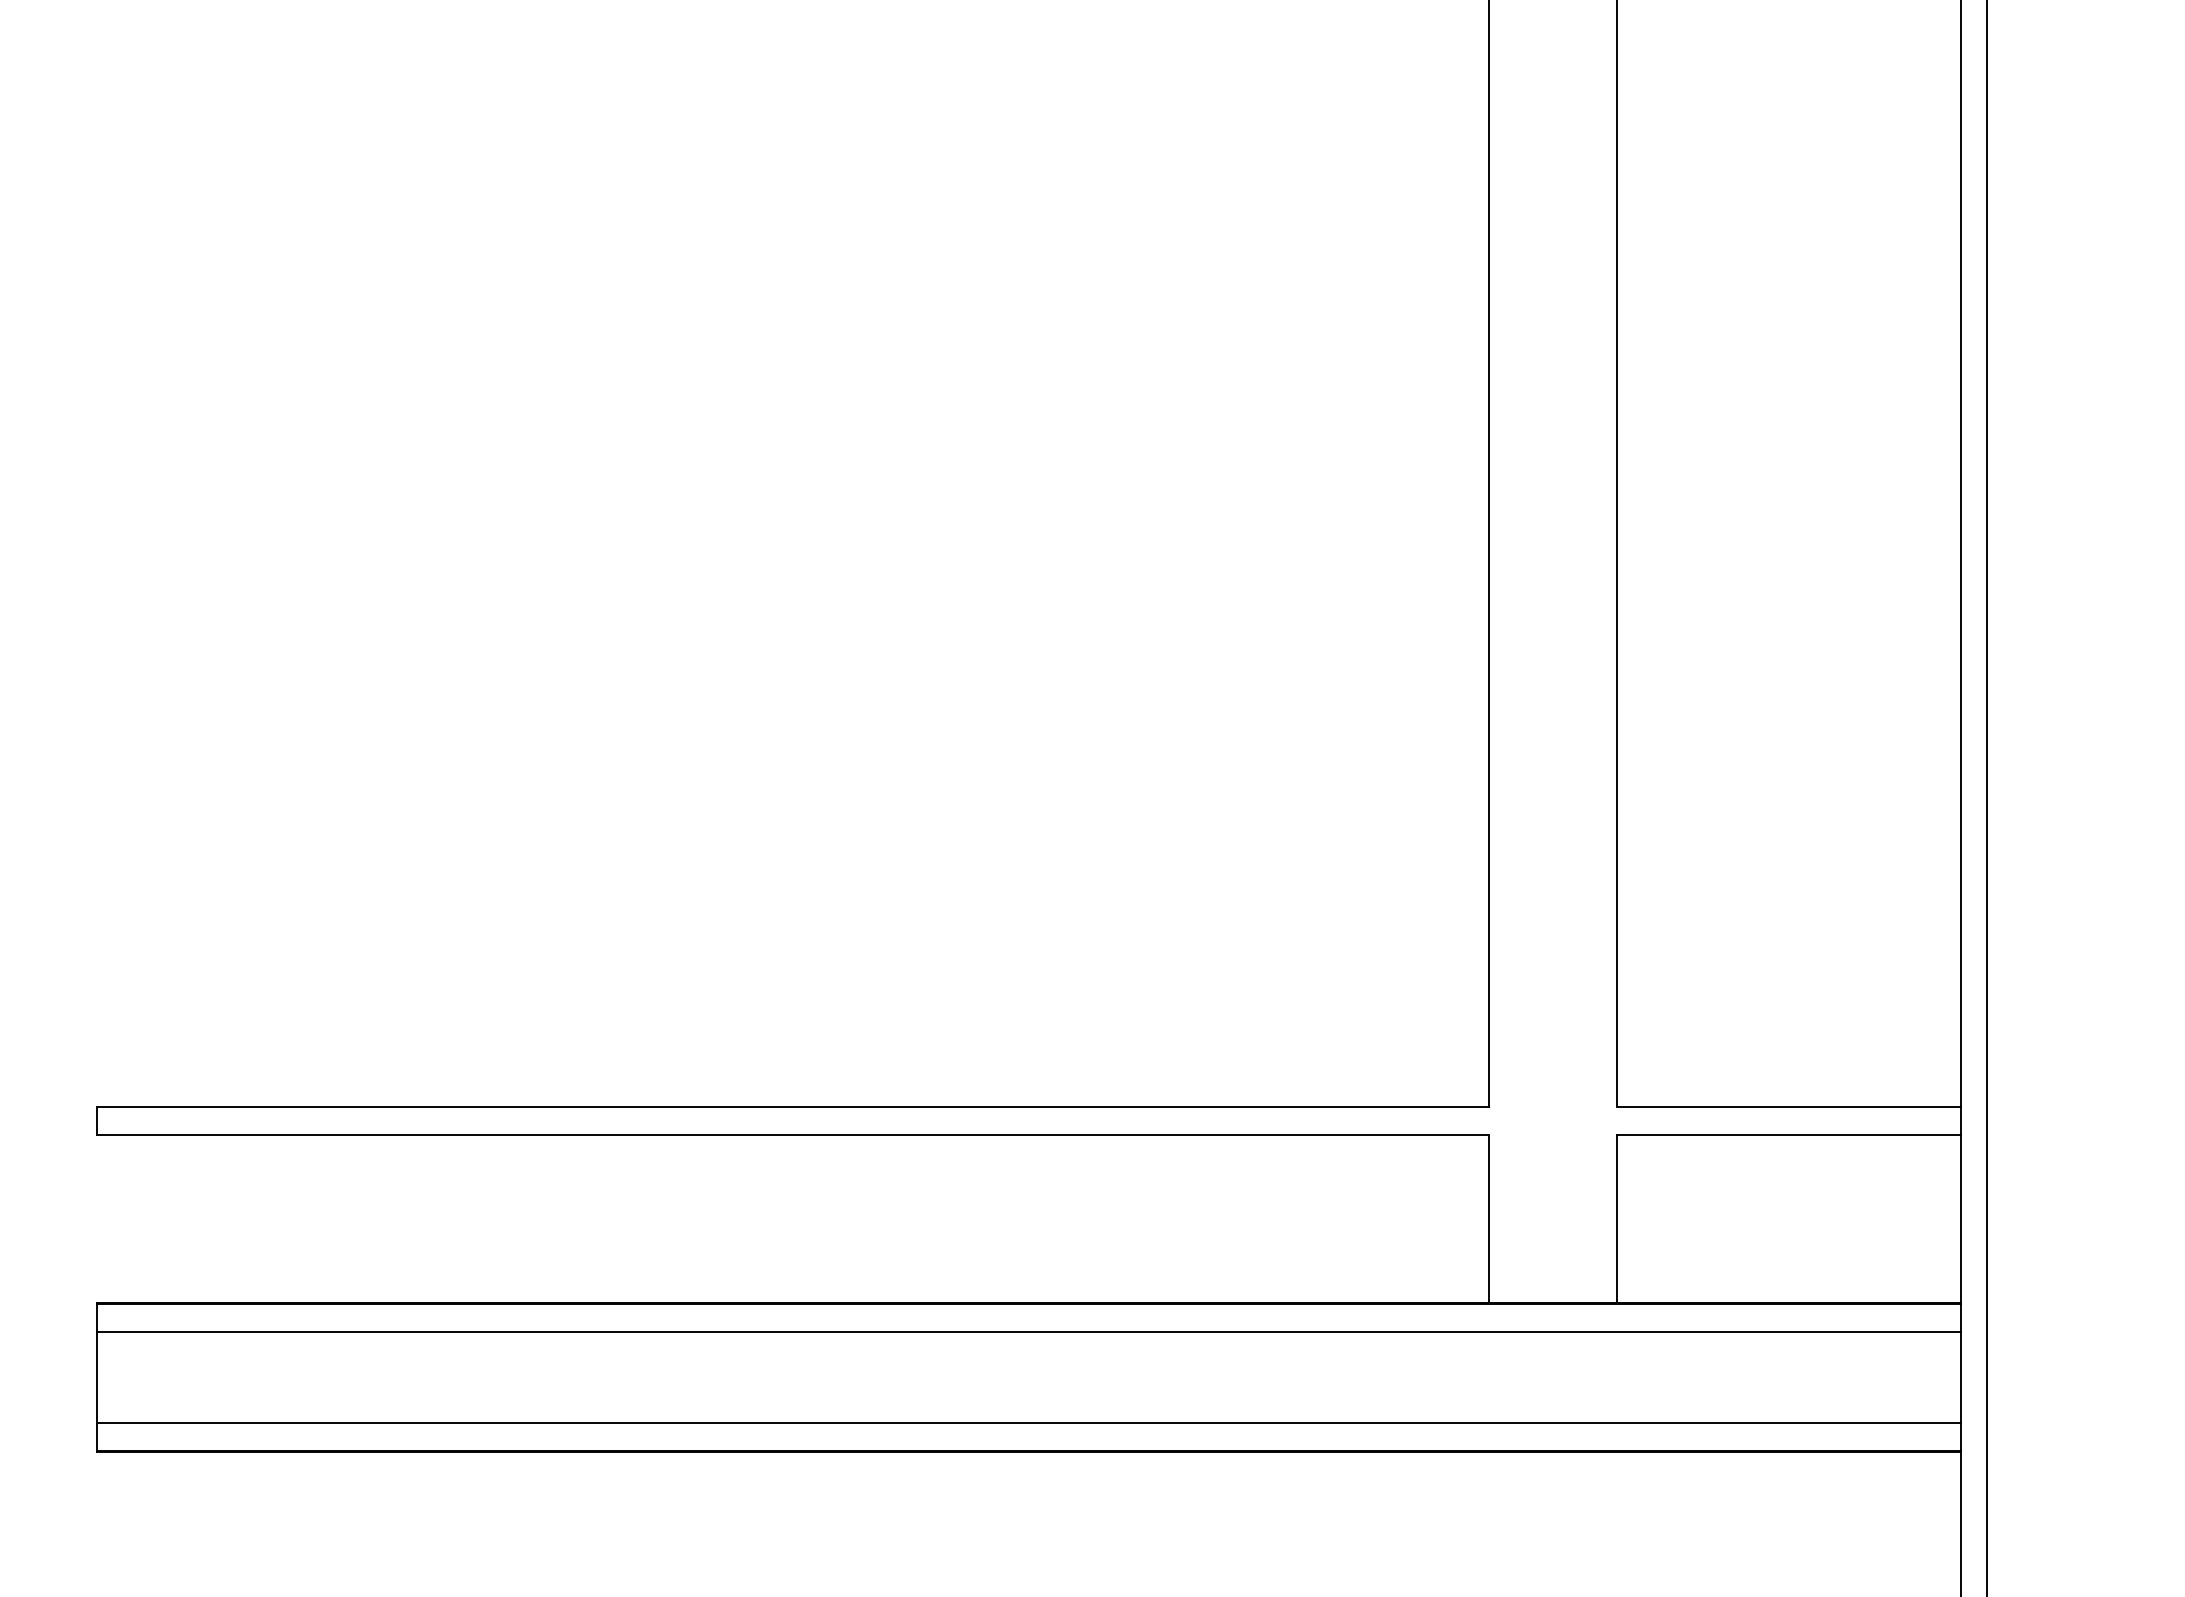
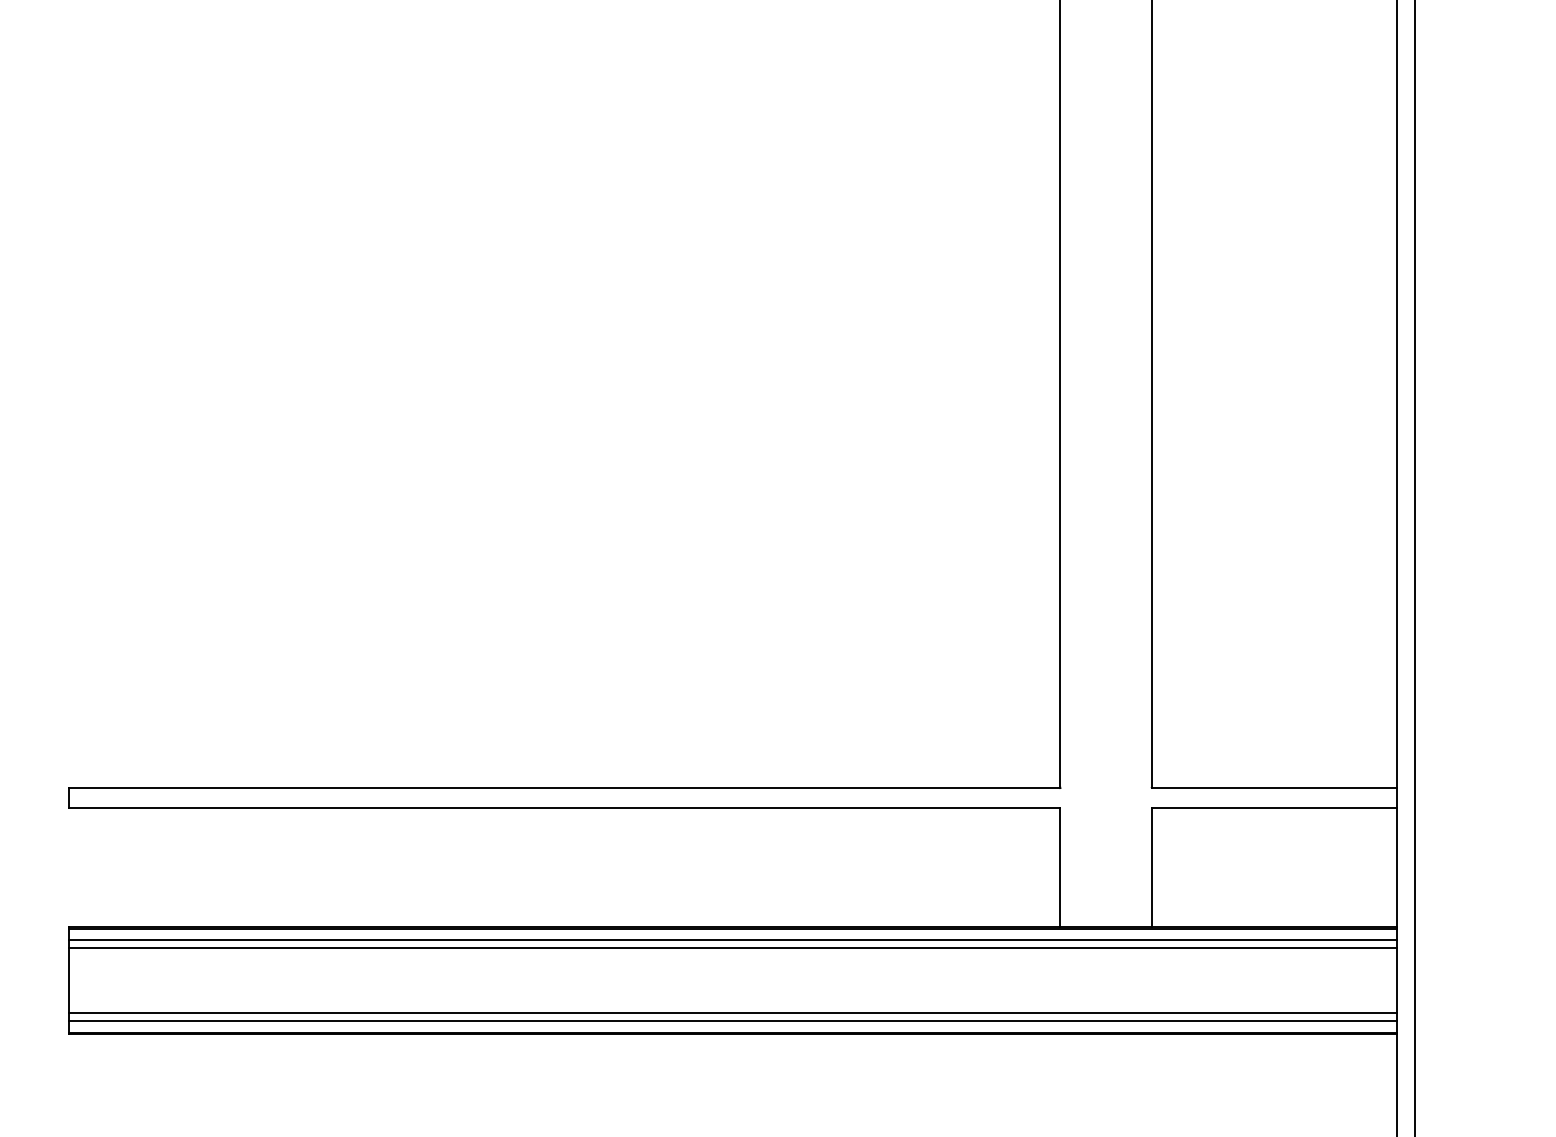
line: (1028, 1320) -> (732, 940), added
line: (1028, 1434) -> (732, 1021), added

